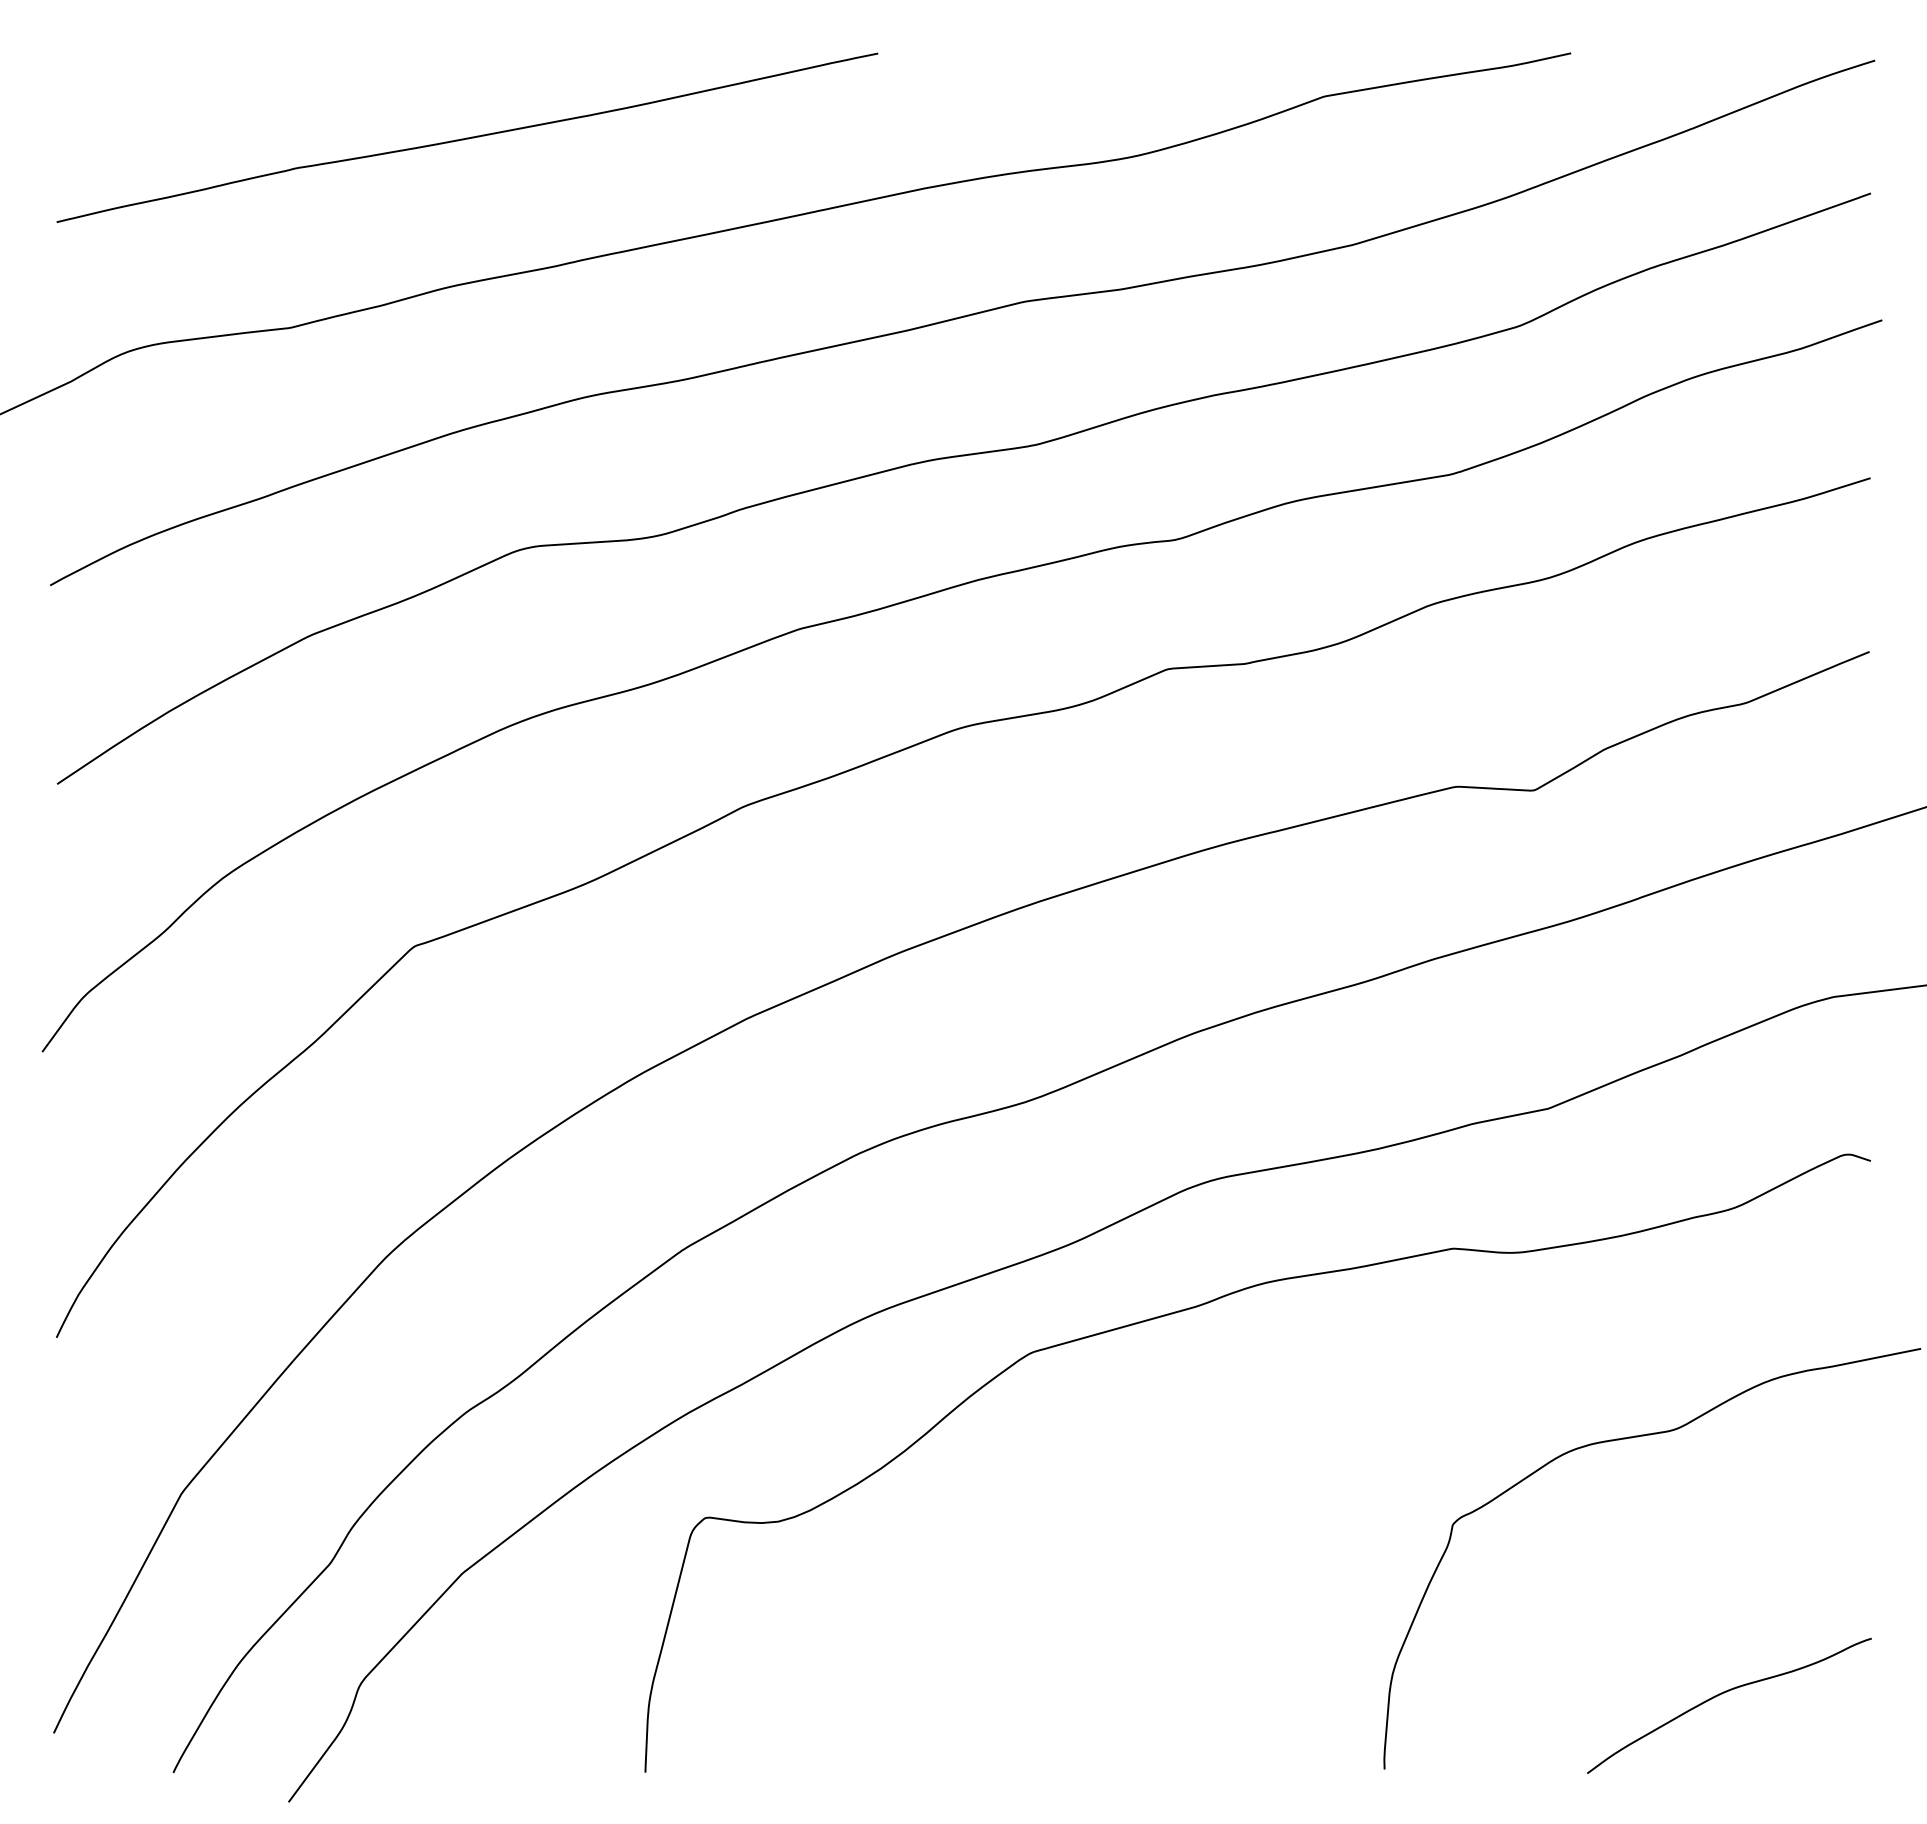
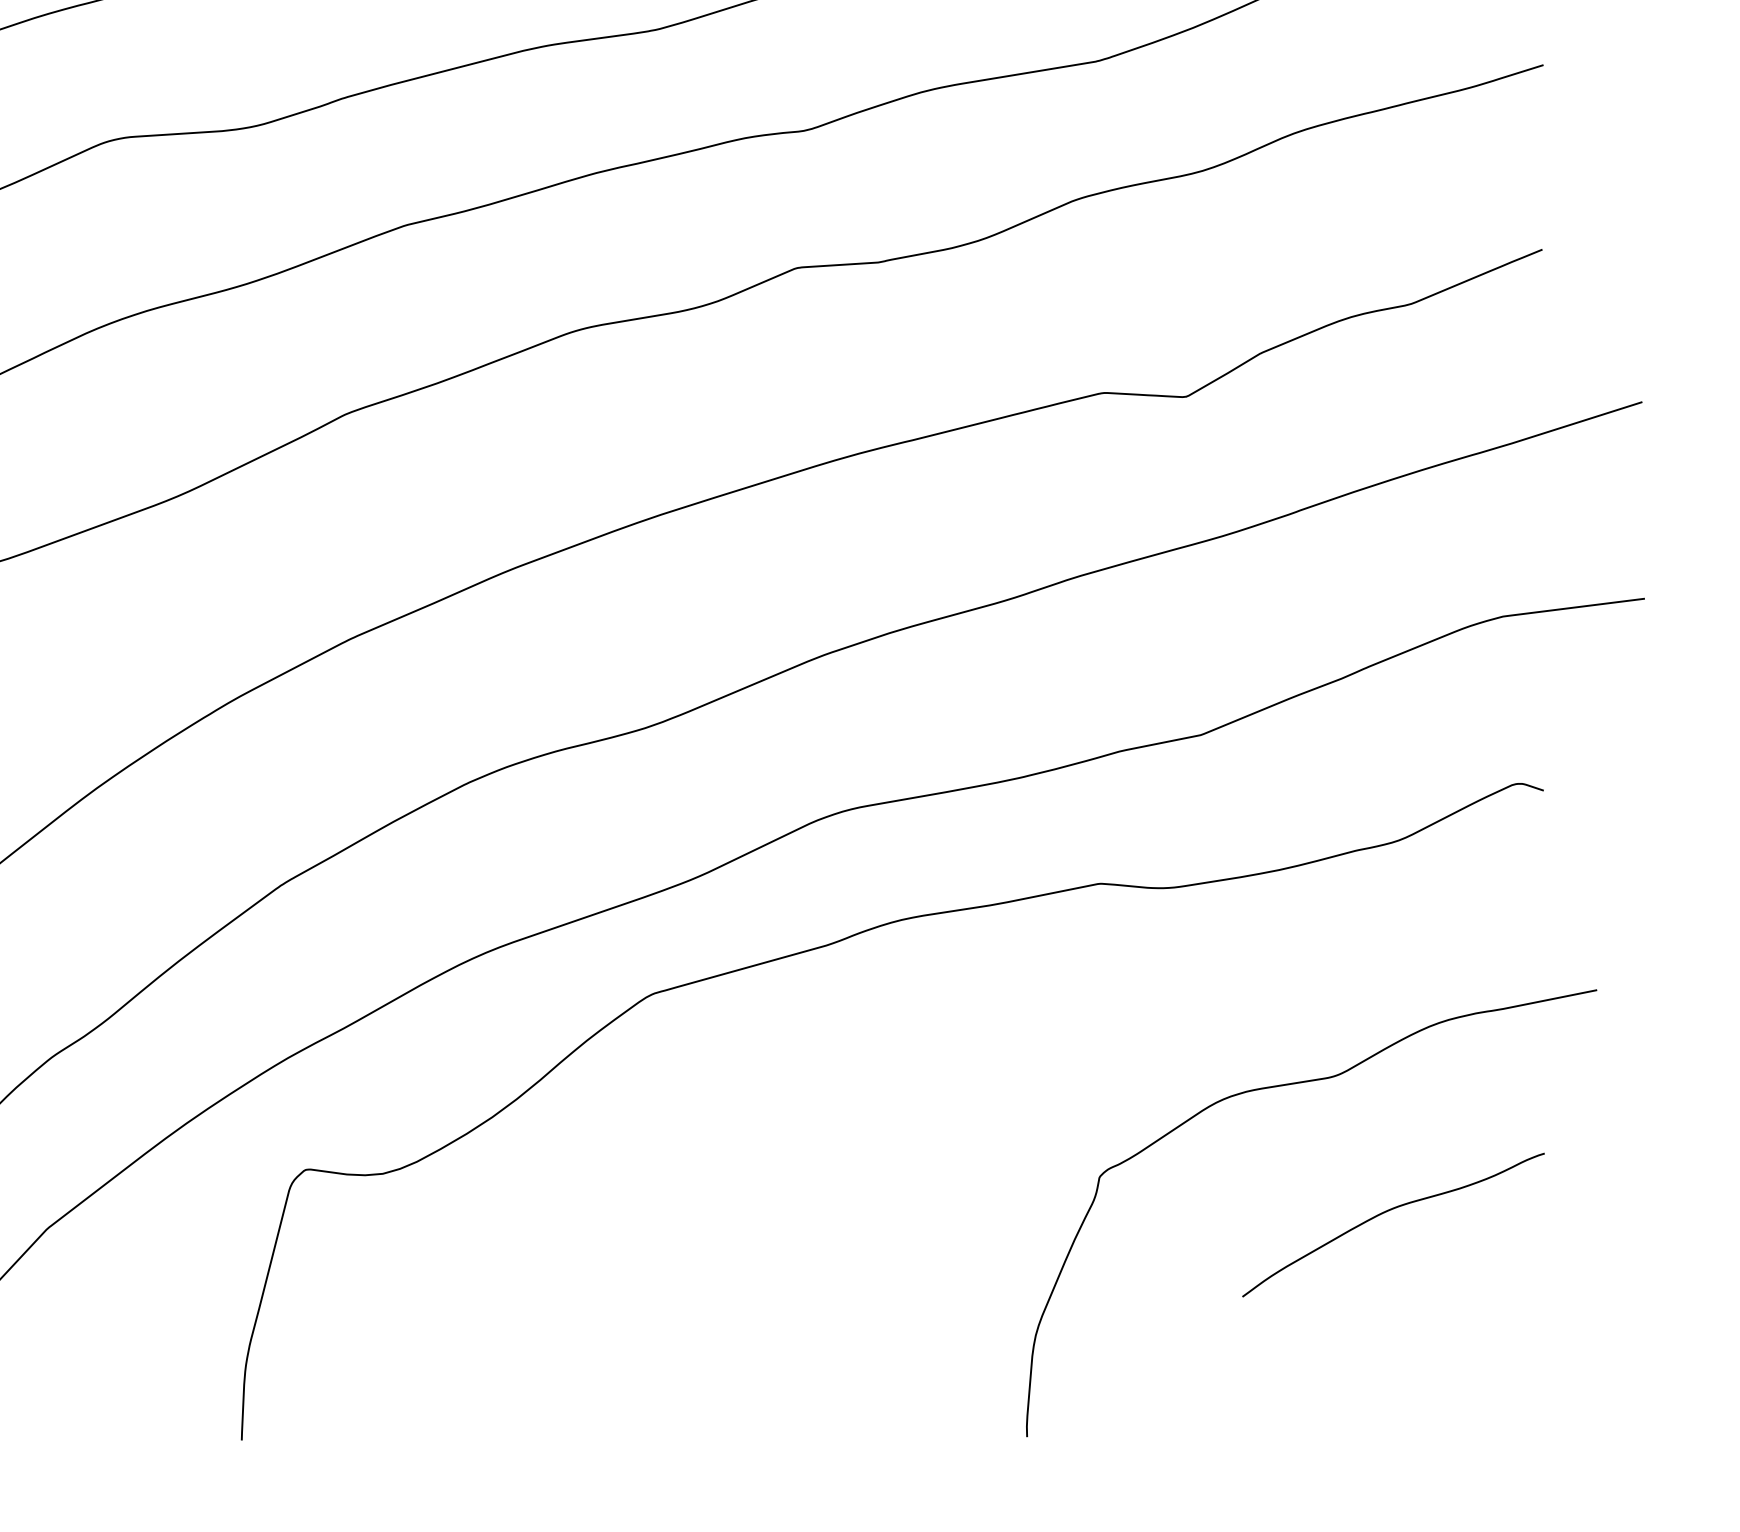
curve: (1724, 1693) -> (1388, 1211), moved

